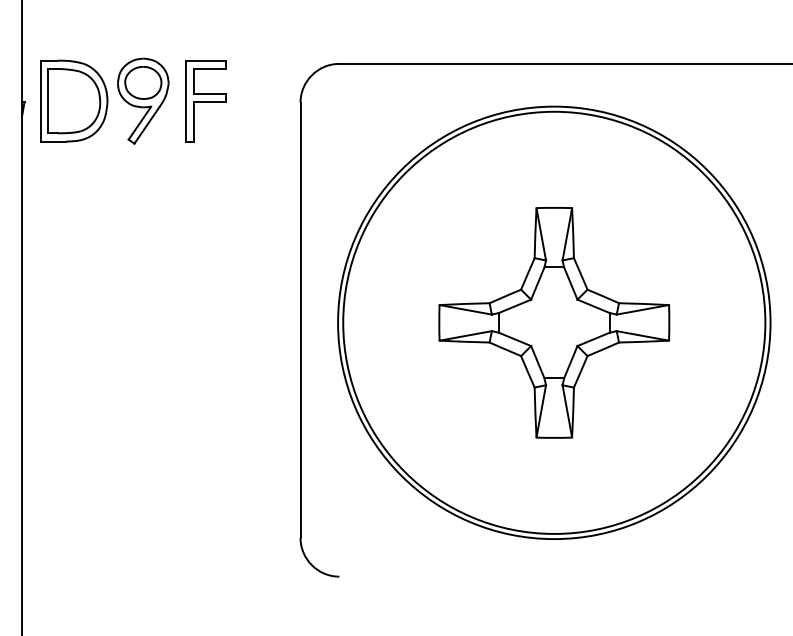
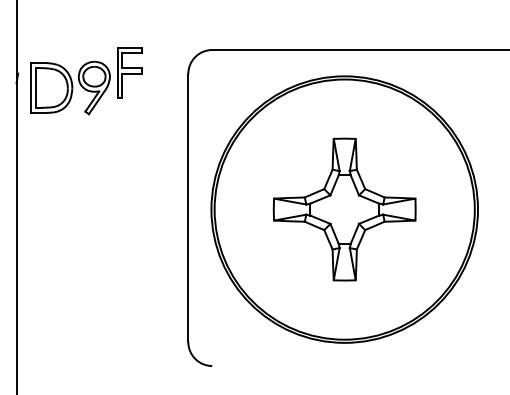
part: (104, 100) -> (70, 87), moved

